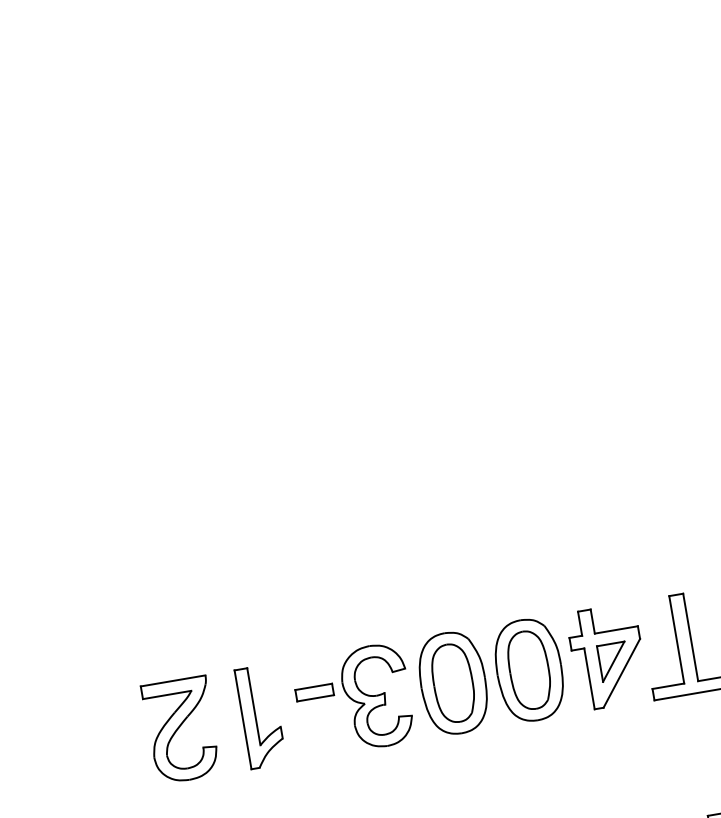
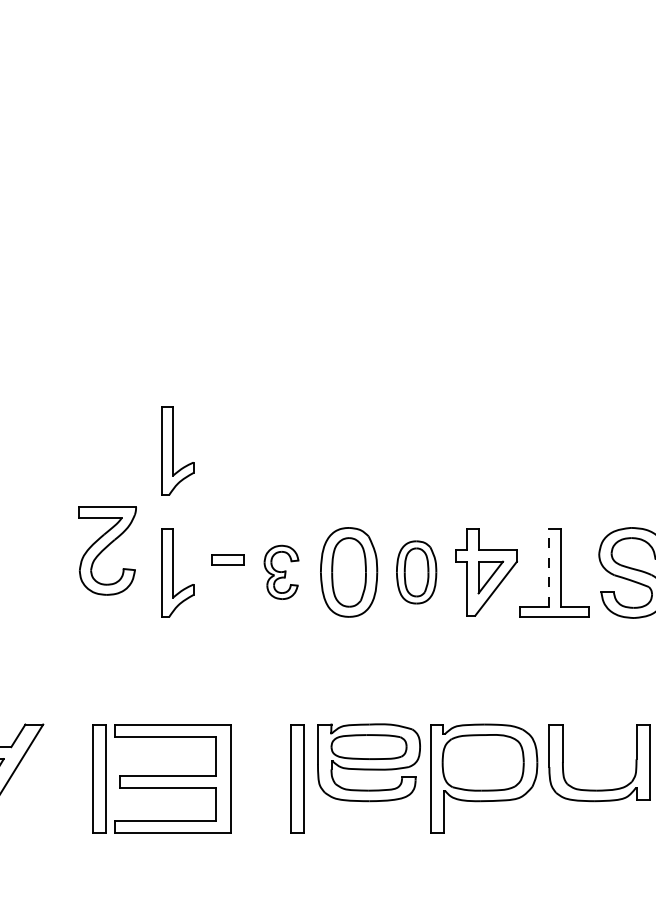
part: (236, 579) -> (177, 450), added
line: (676, 639) -> (548, 567), solid -> dashed
part: (529, 670) -> (416, 572), size x0.7
part: (377, 696) -> (281, 572), size x0.6
part: (181, 729) -> (107, 550), moved

